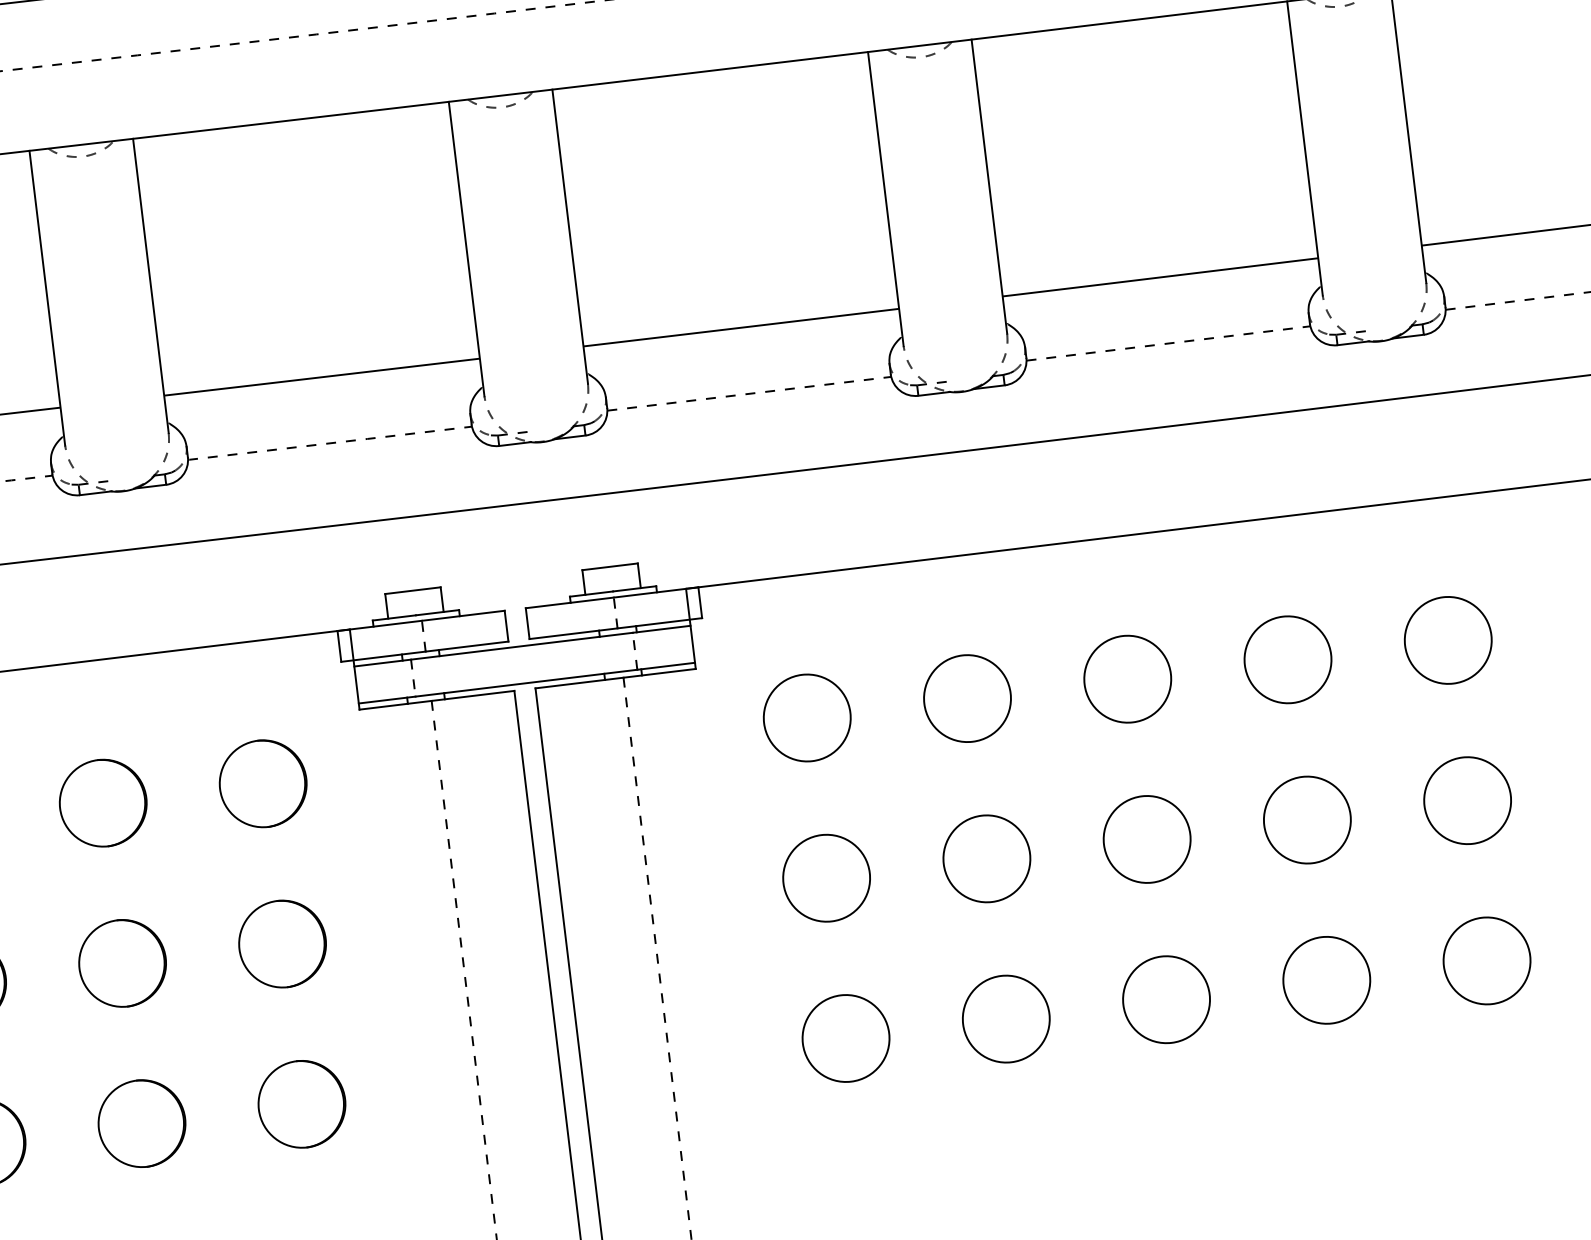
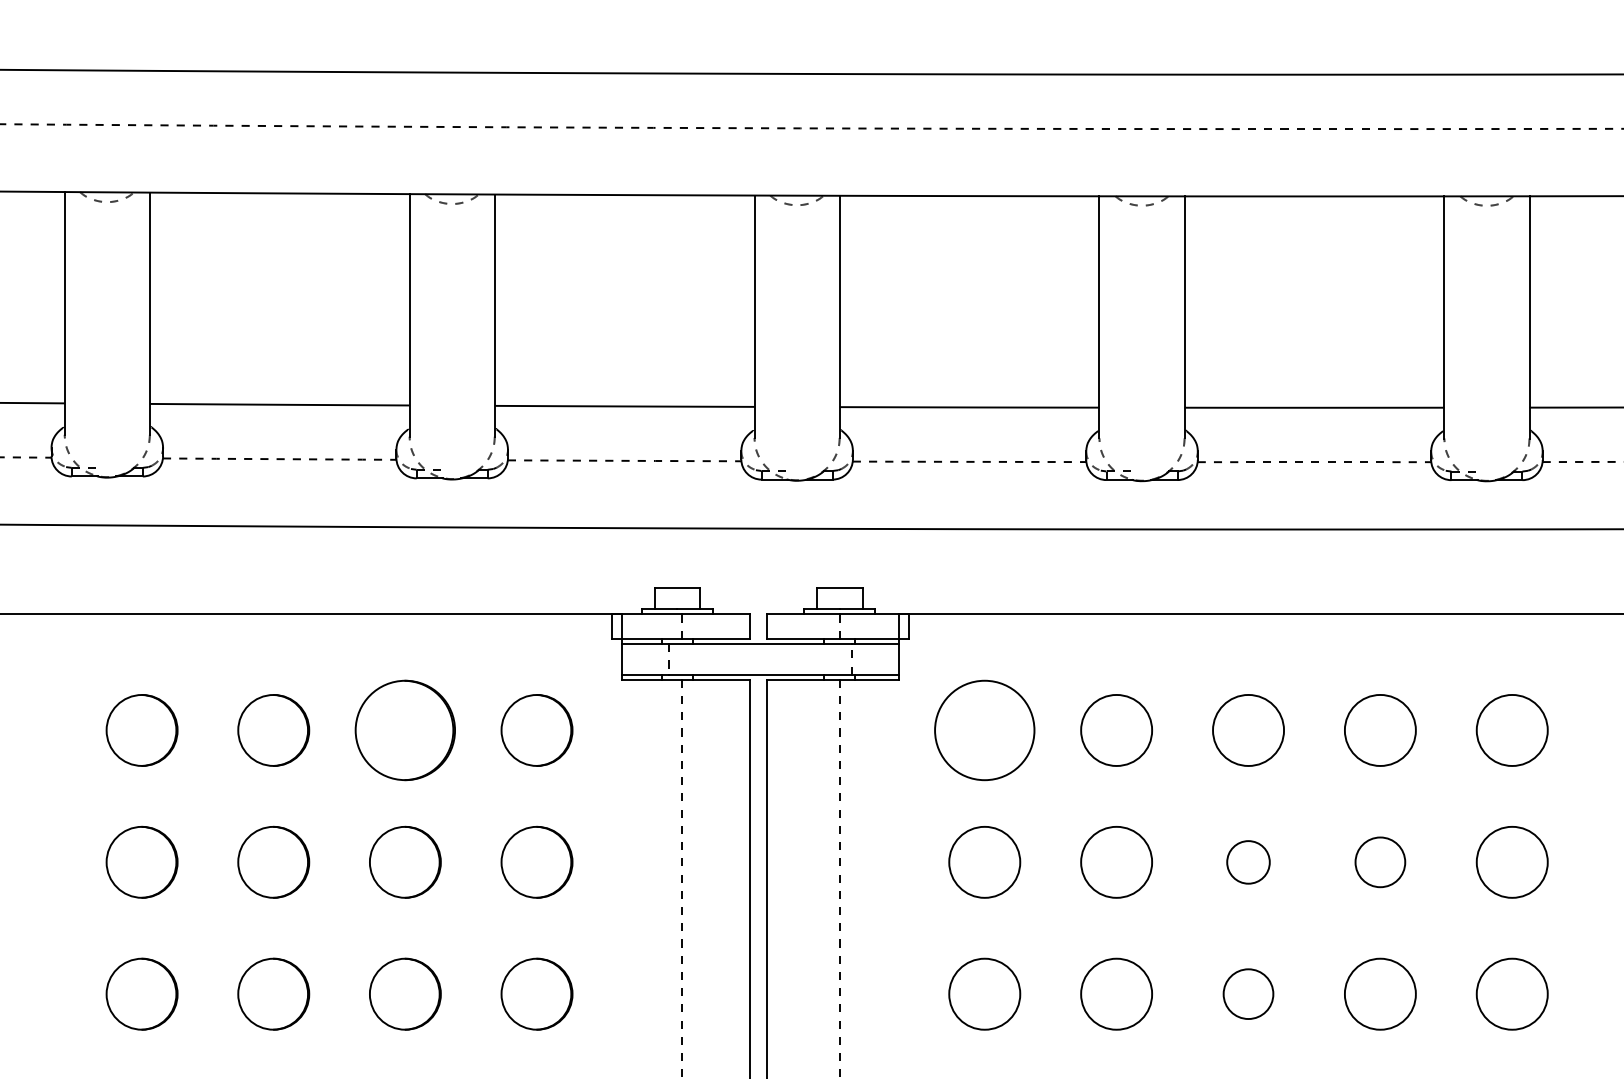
circle: (806, 716) -> (984, 729), size x1.4
circle: (103, 803) -> (405, 730), size x1.4
circle: (1306, 819) -> (1379, 861), size x0.7
circle: (1147, 839) -> (1248, 862), size x0.6
circle: (1166, 998) -> (1248, 993), size x0.7

